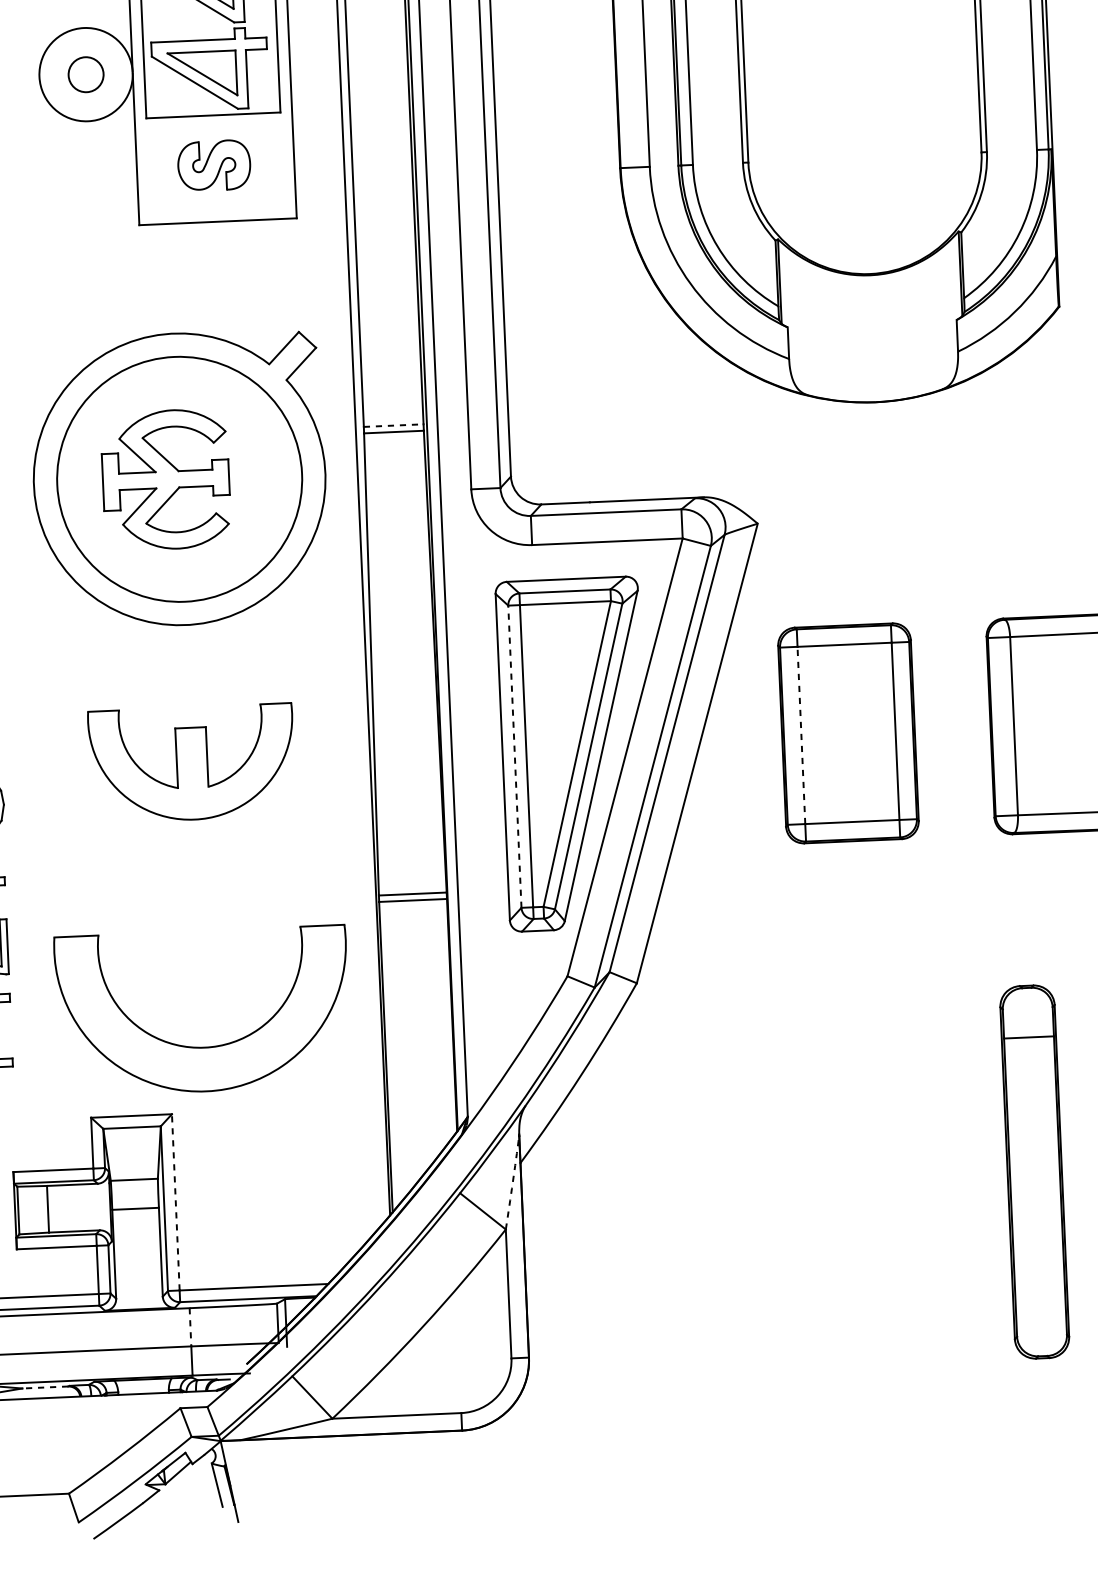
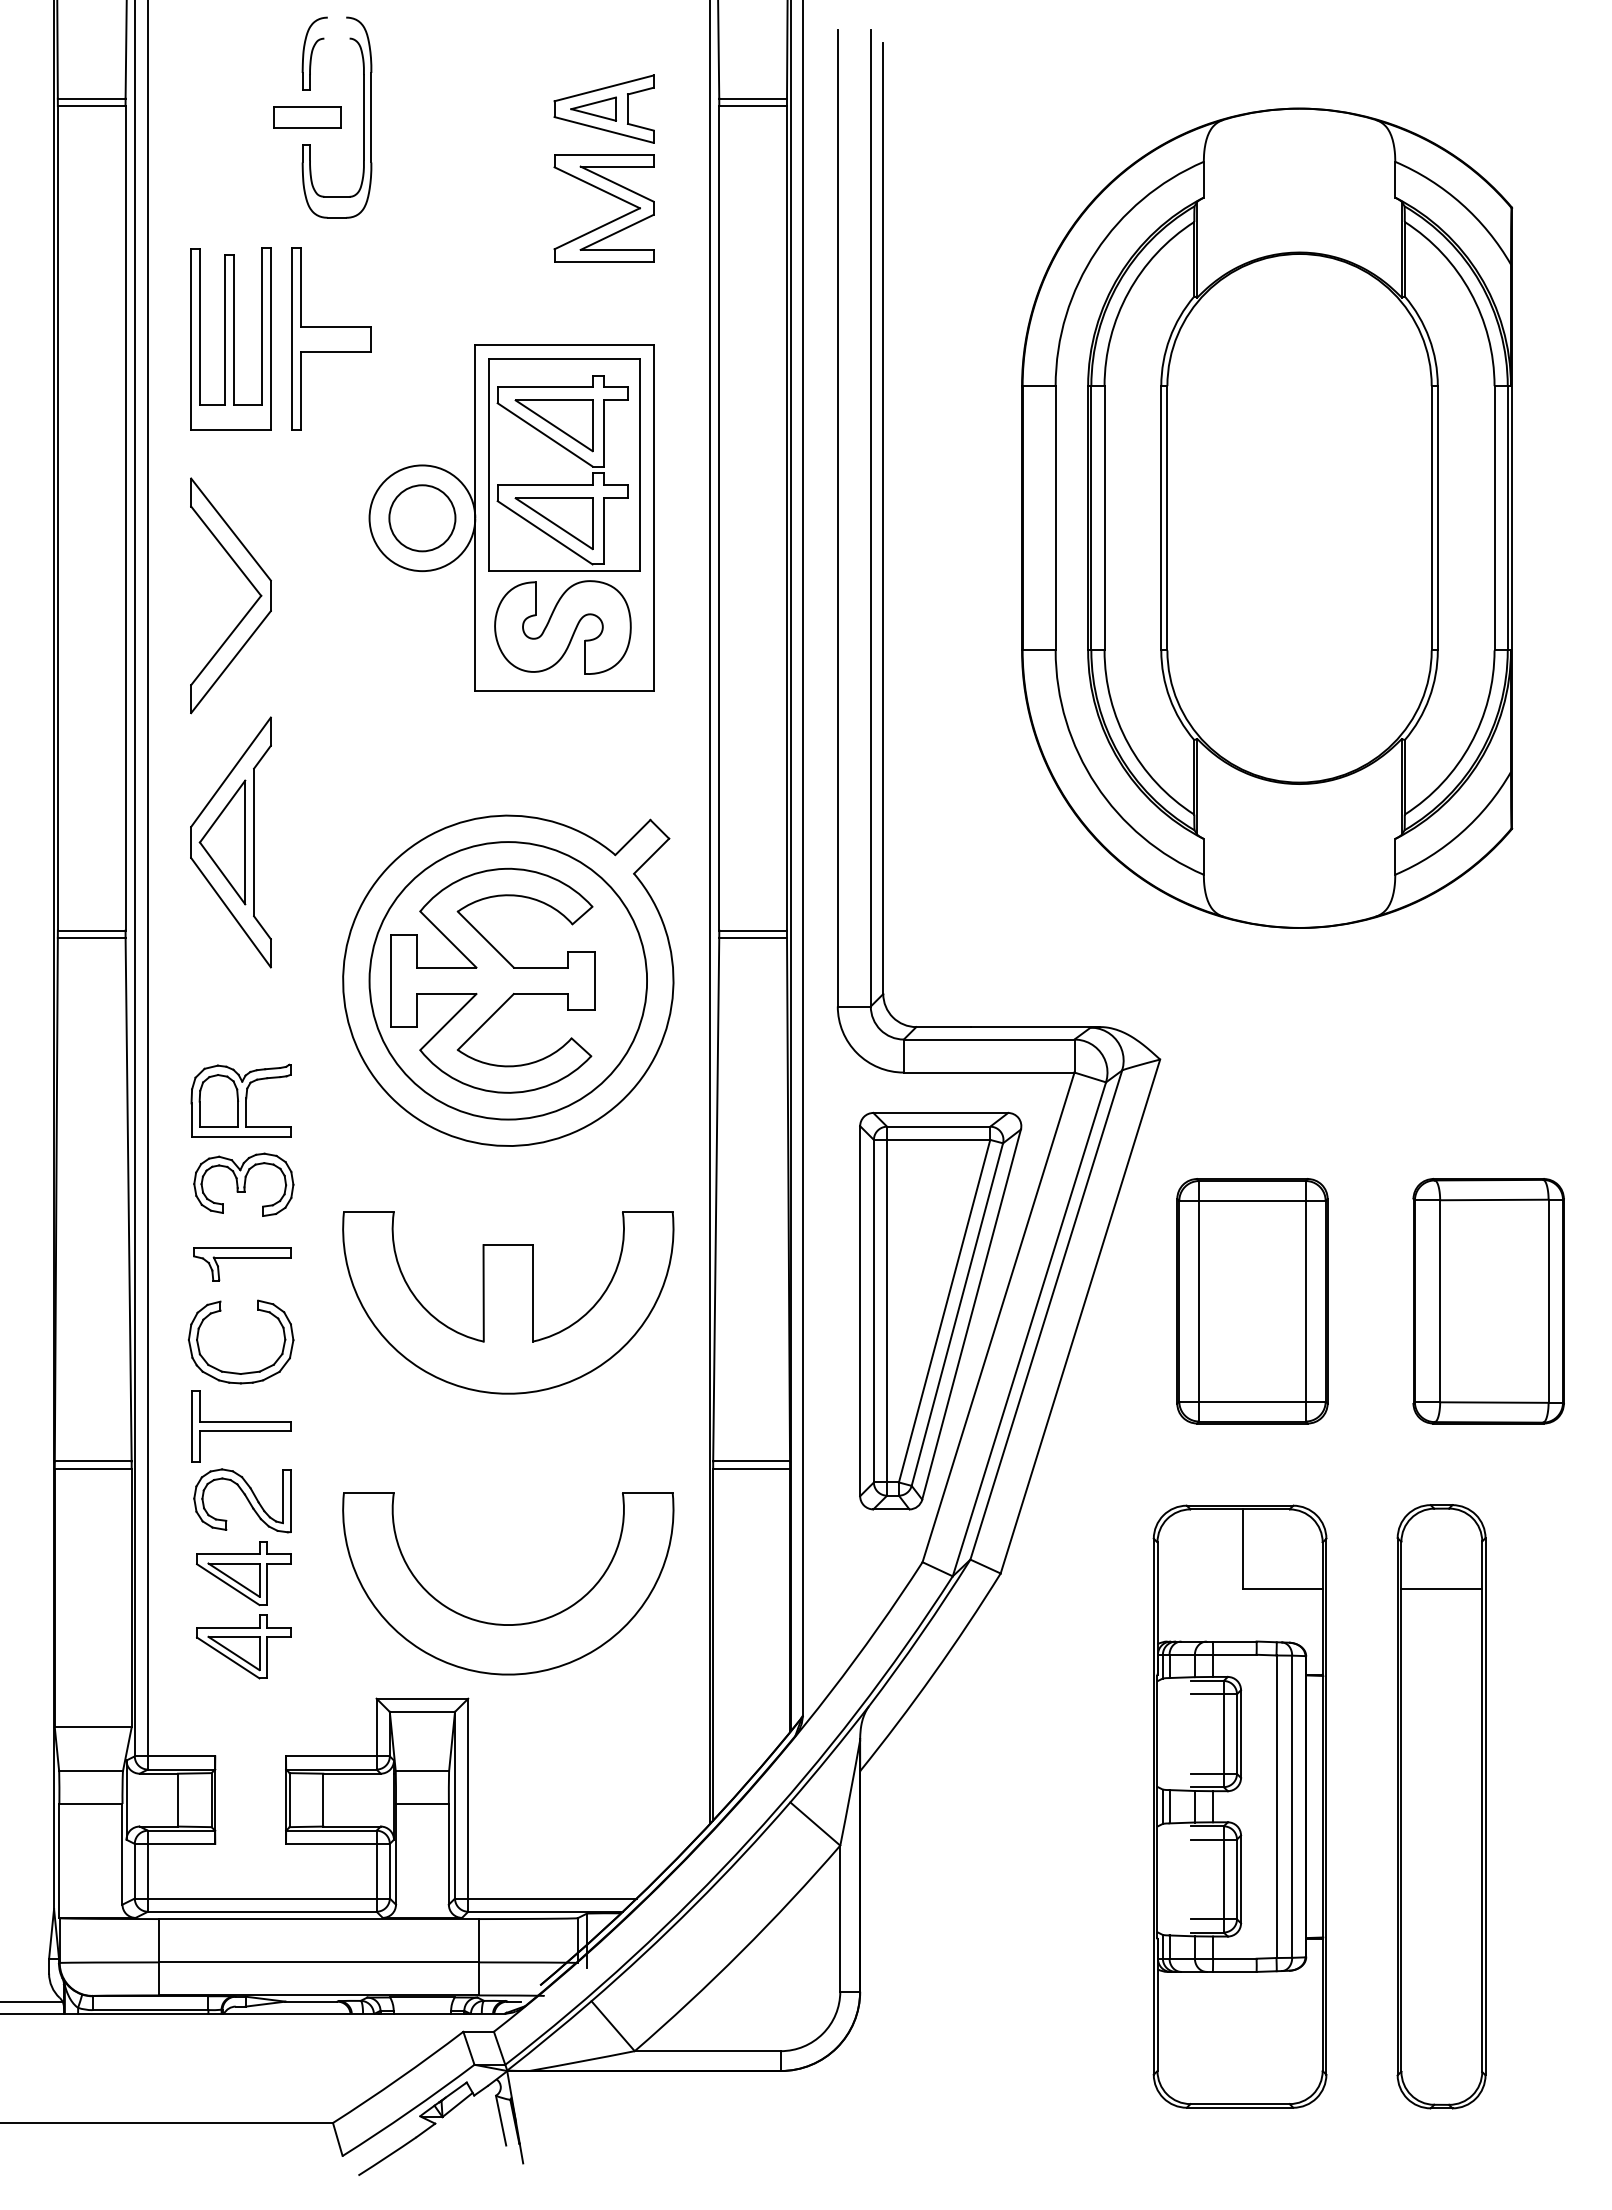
circle: (86, 74) -> (422, 518), size x1.67
part: (213, 165) -> (562, 627), size x1.67
line: (394, 425) -> (753, 930), dashed -> solid
part: (165, 479) -> (492, 980), size x1.43
line: (801, 734) -> (1199, 1300), dashed -> solid
line: (514, 756) -> (873, 1310), dashed -> solid
part: (192, 763) -> (508, 1302), size x1.43
part: (1034, 1171) -> (1441, 1806), size x1.43
part: (856, 1179) -> (1239, 1806), added
arc: (512, 1183) -> (850, 1793), dashed -> solid
line: (176, 1202) -> (468, 1798), dashed -> solid
line: (190, 1327) -> (478, 1940), dashed -> solid
line: (45, 1387) -> (311, 2001), dashed -> solid

